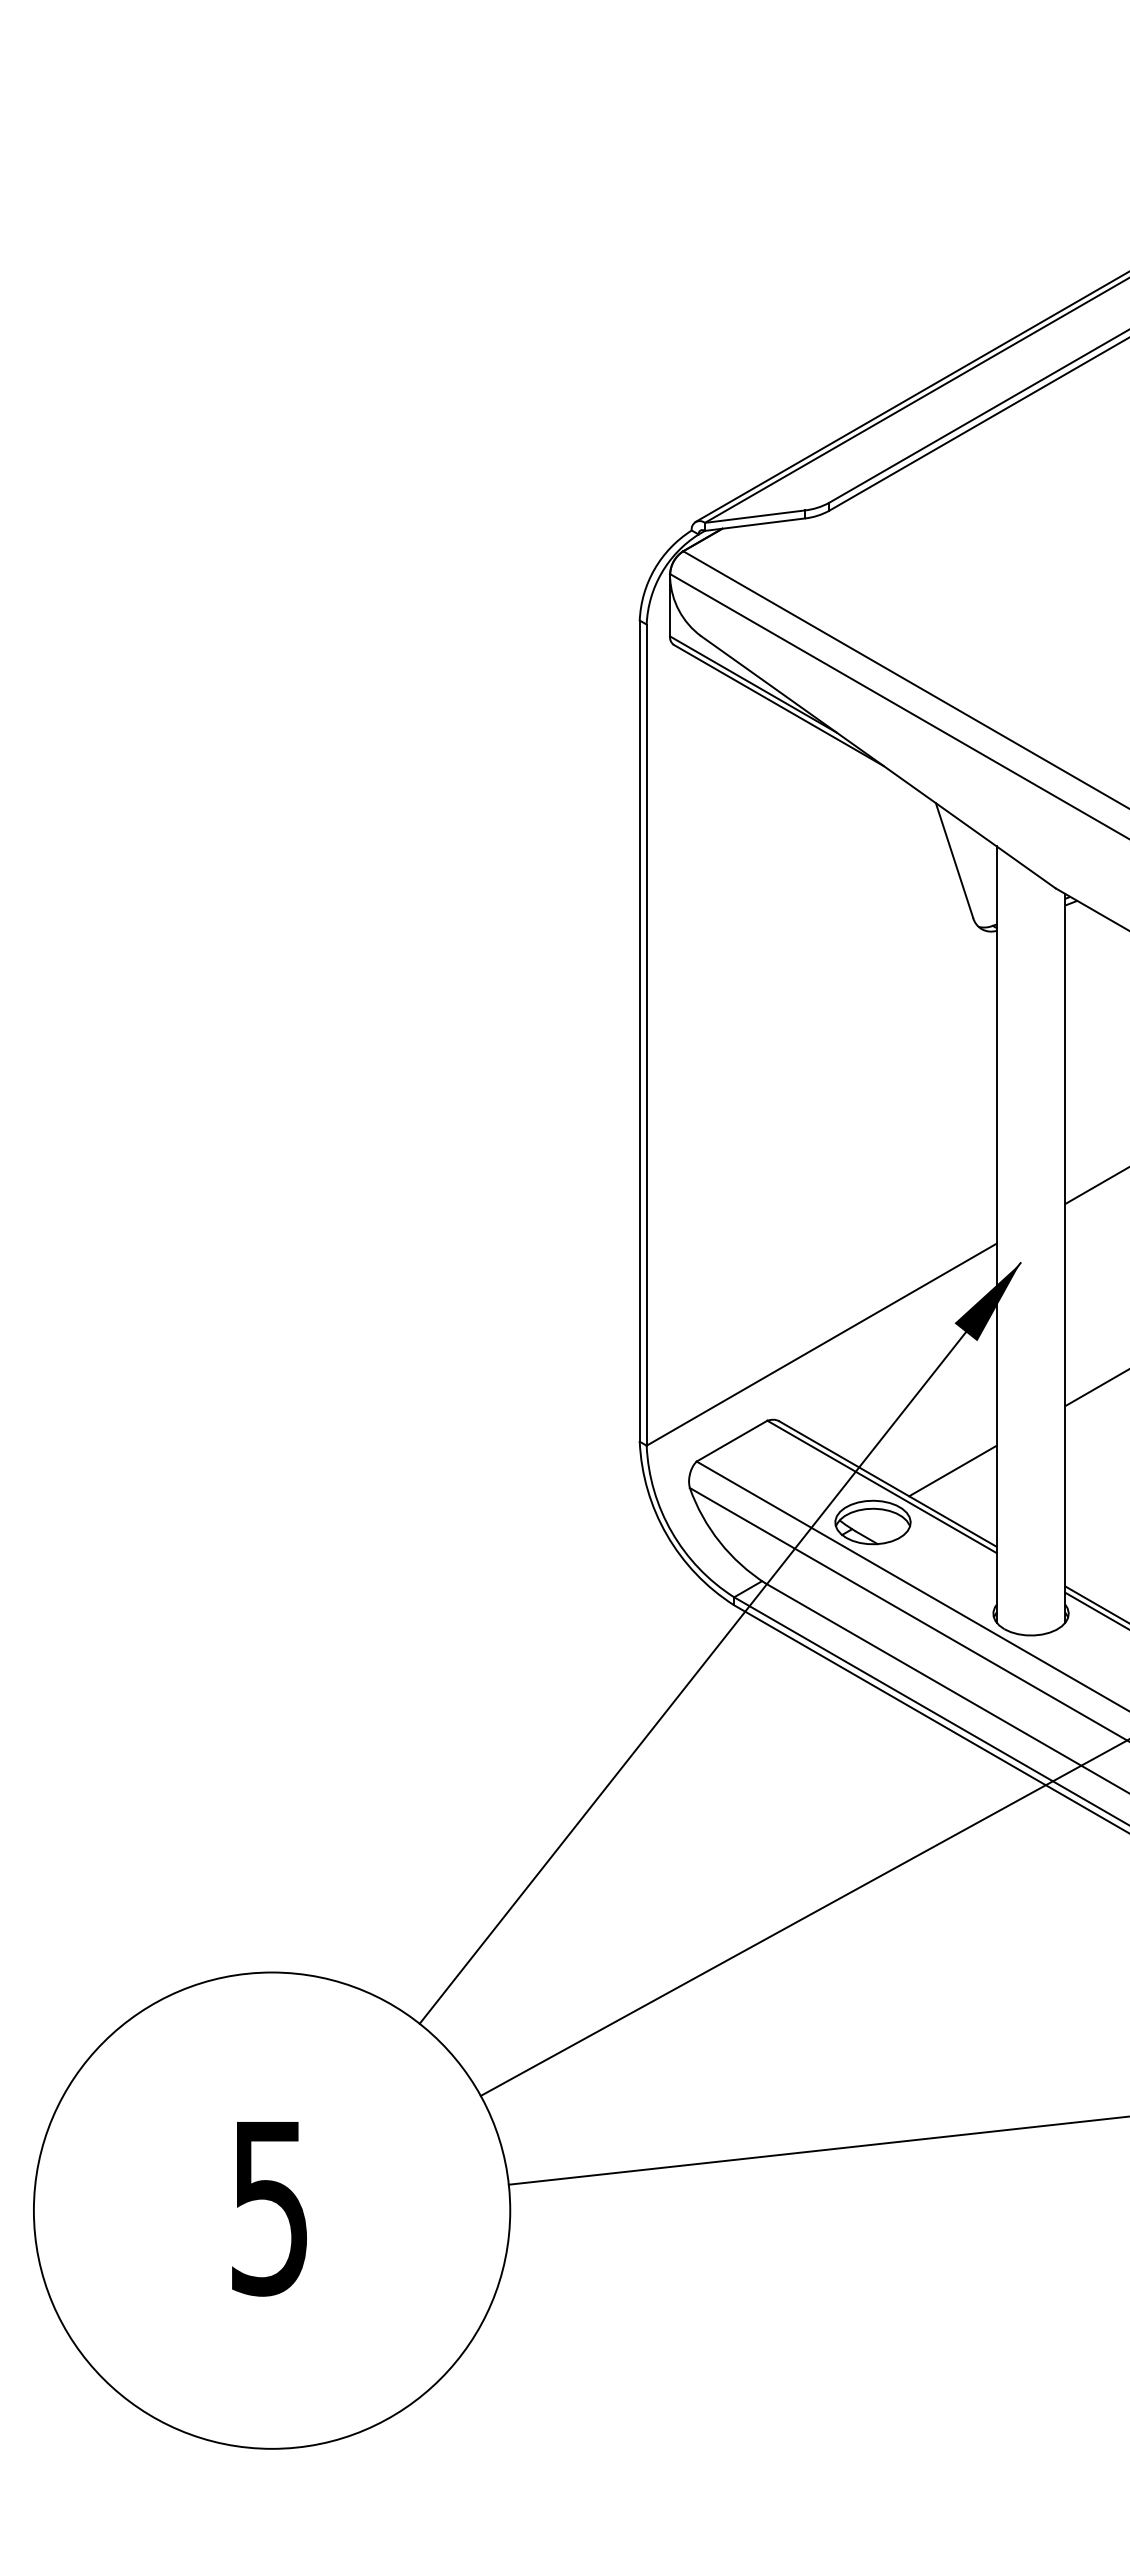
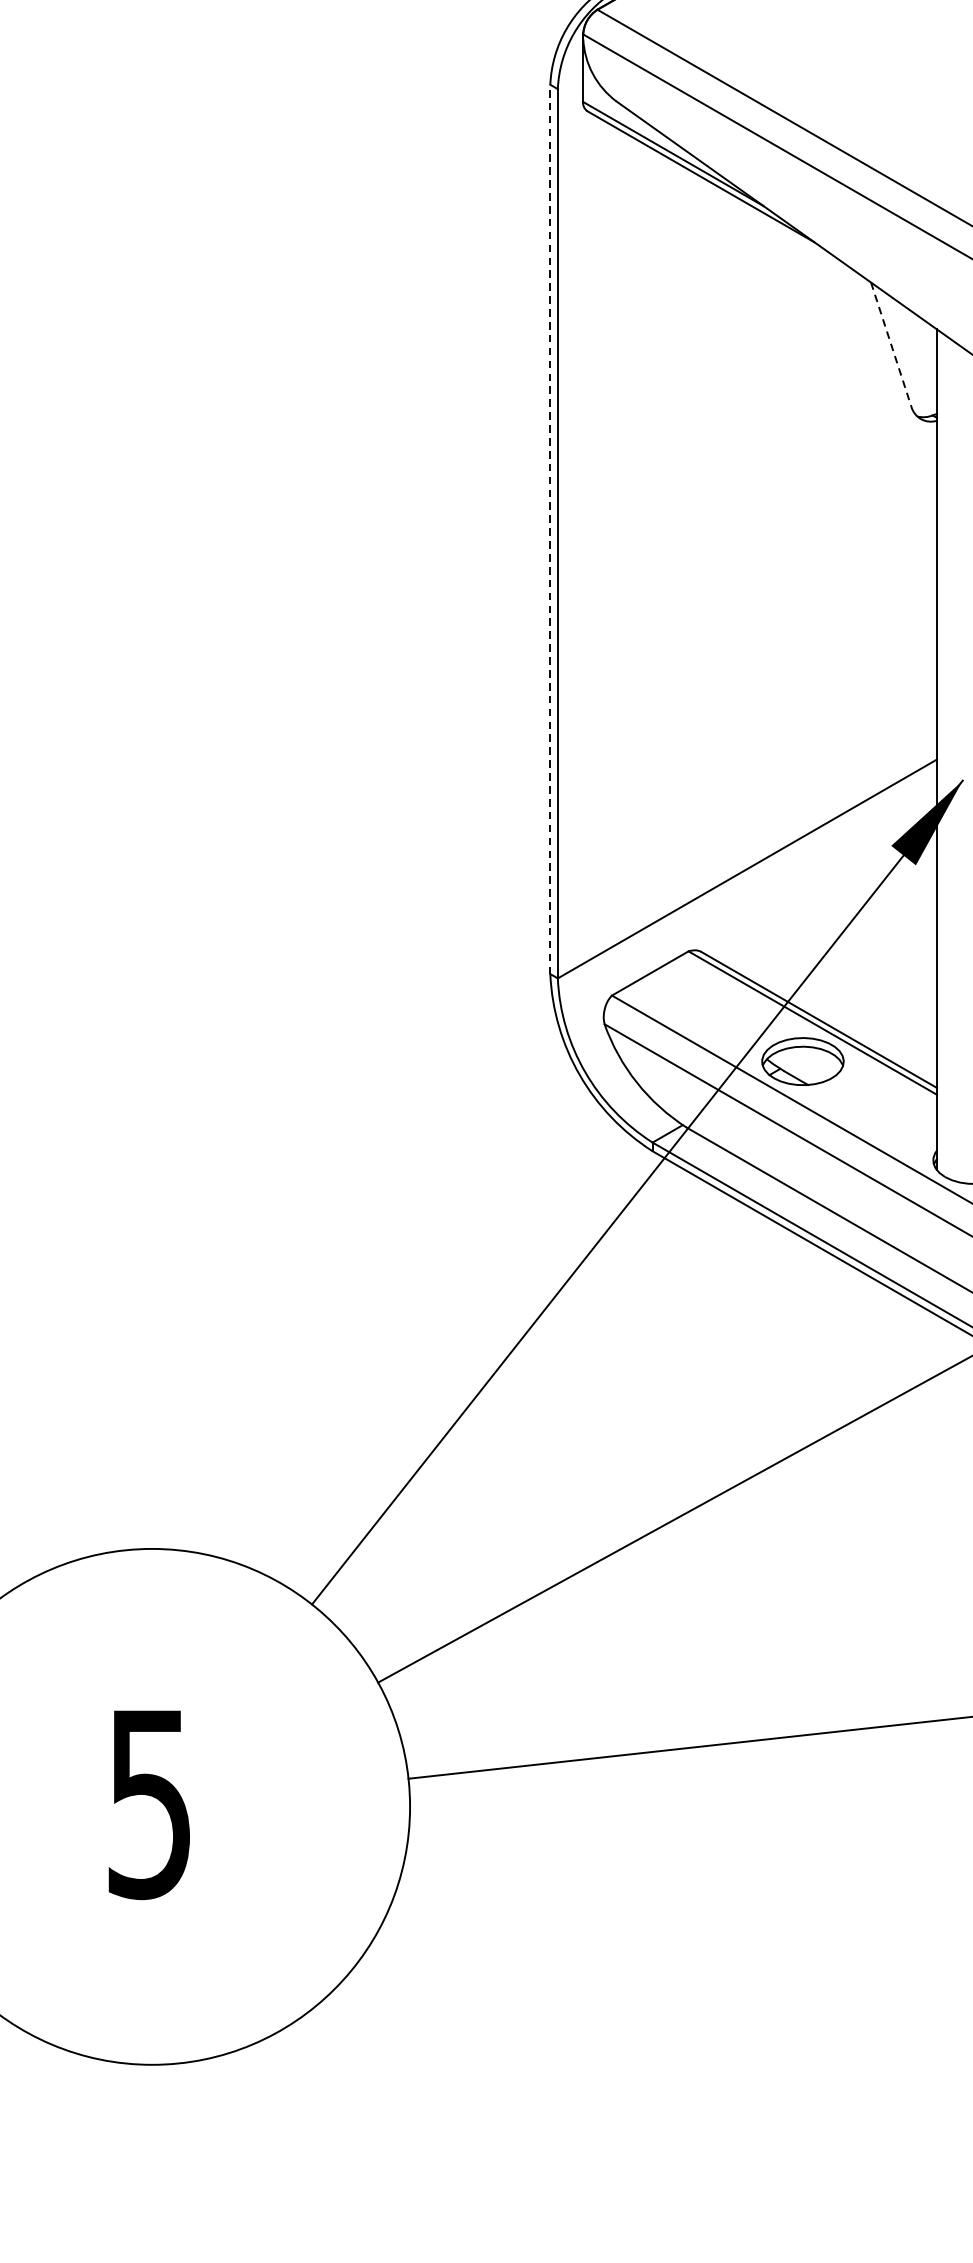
line: (954, 861) -> (891, 345), solid -> dashed
line: (639, 1031) -> (550, 529), solid -> dashed
line: (952, 1470) -> (889, 1005), removed

